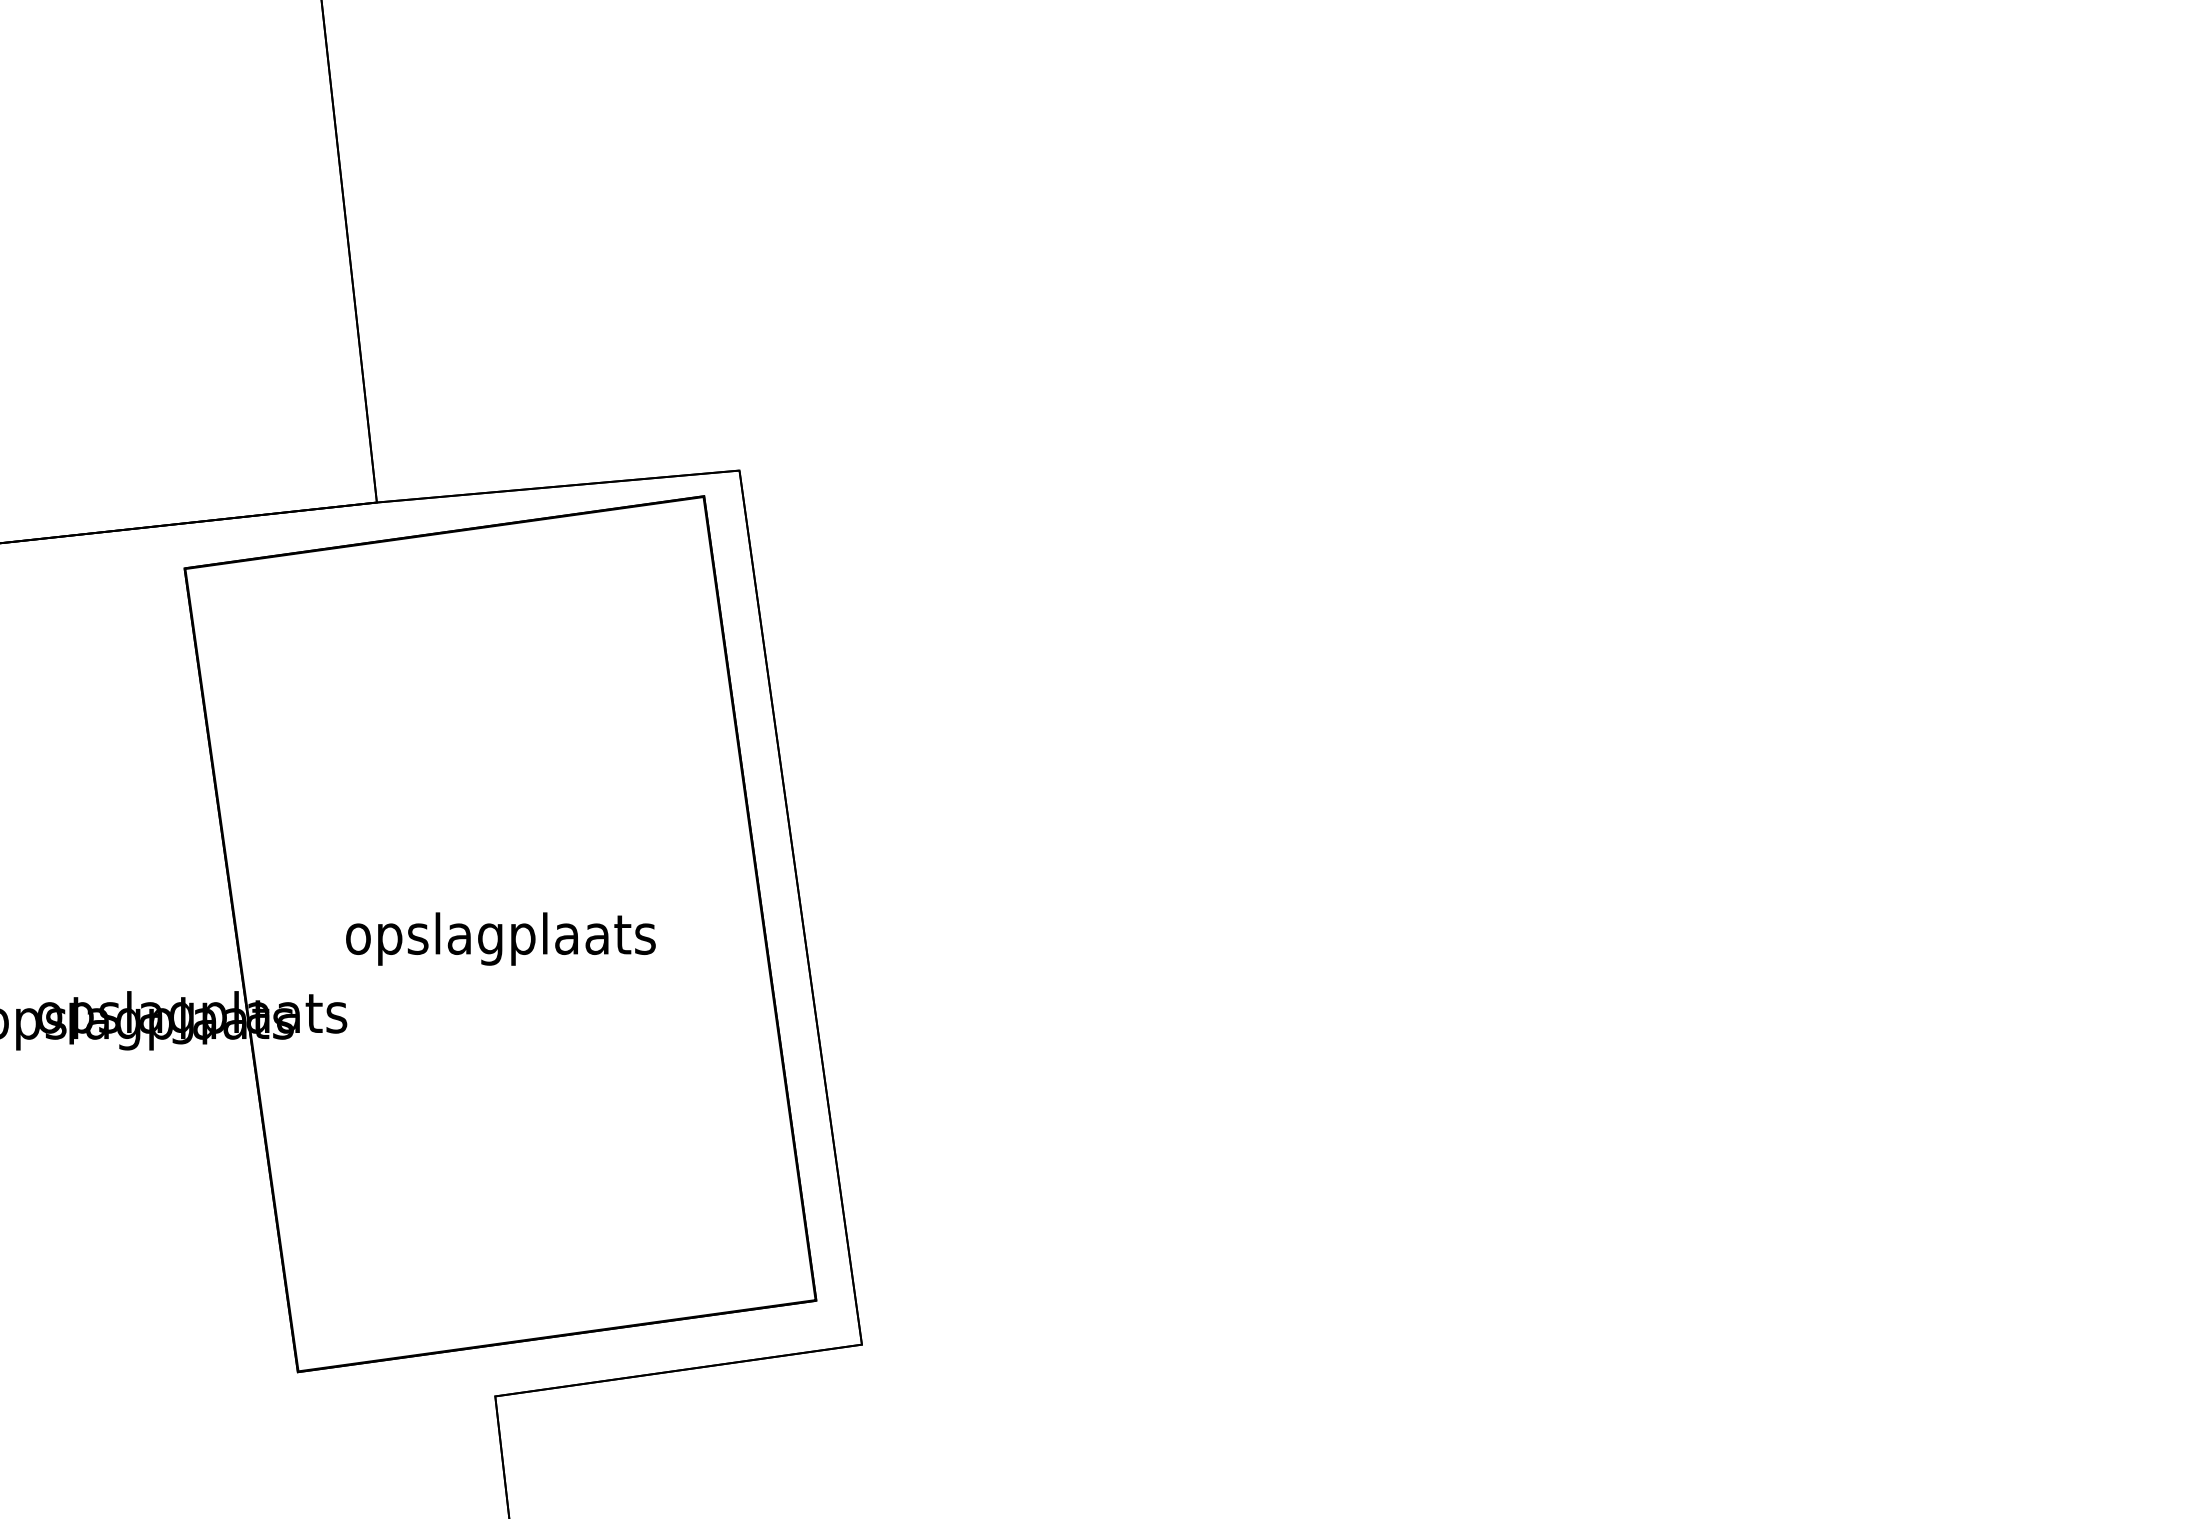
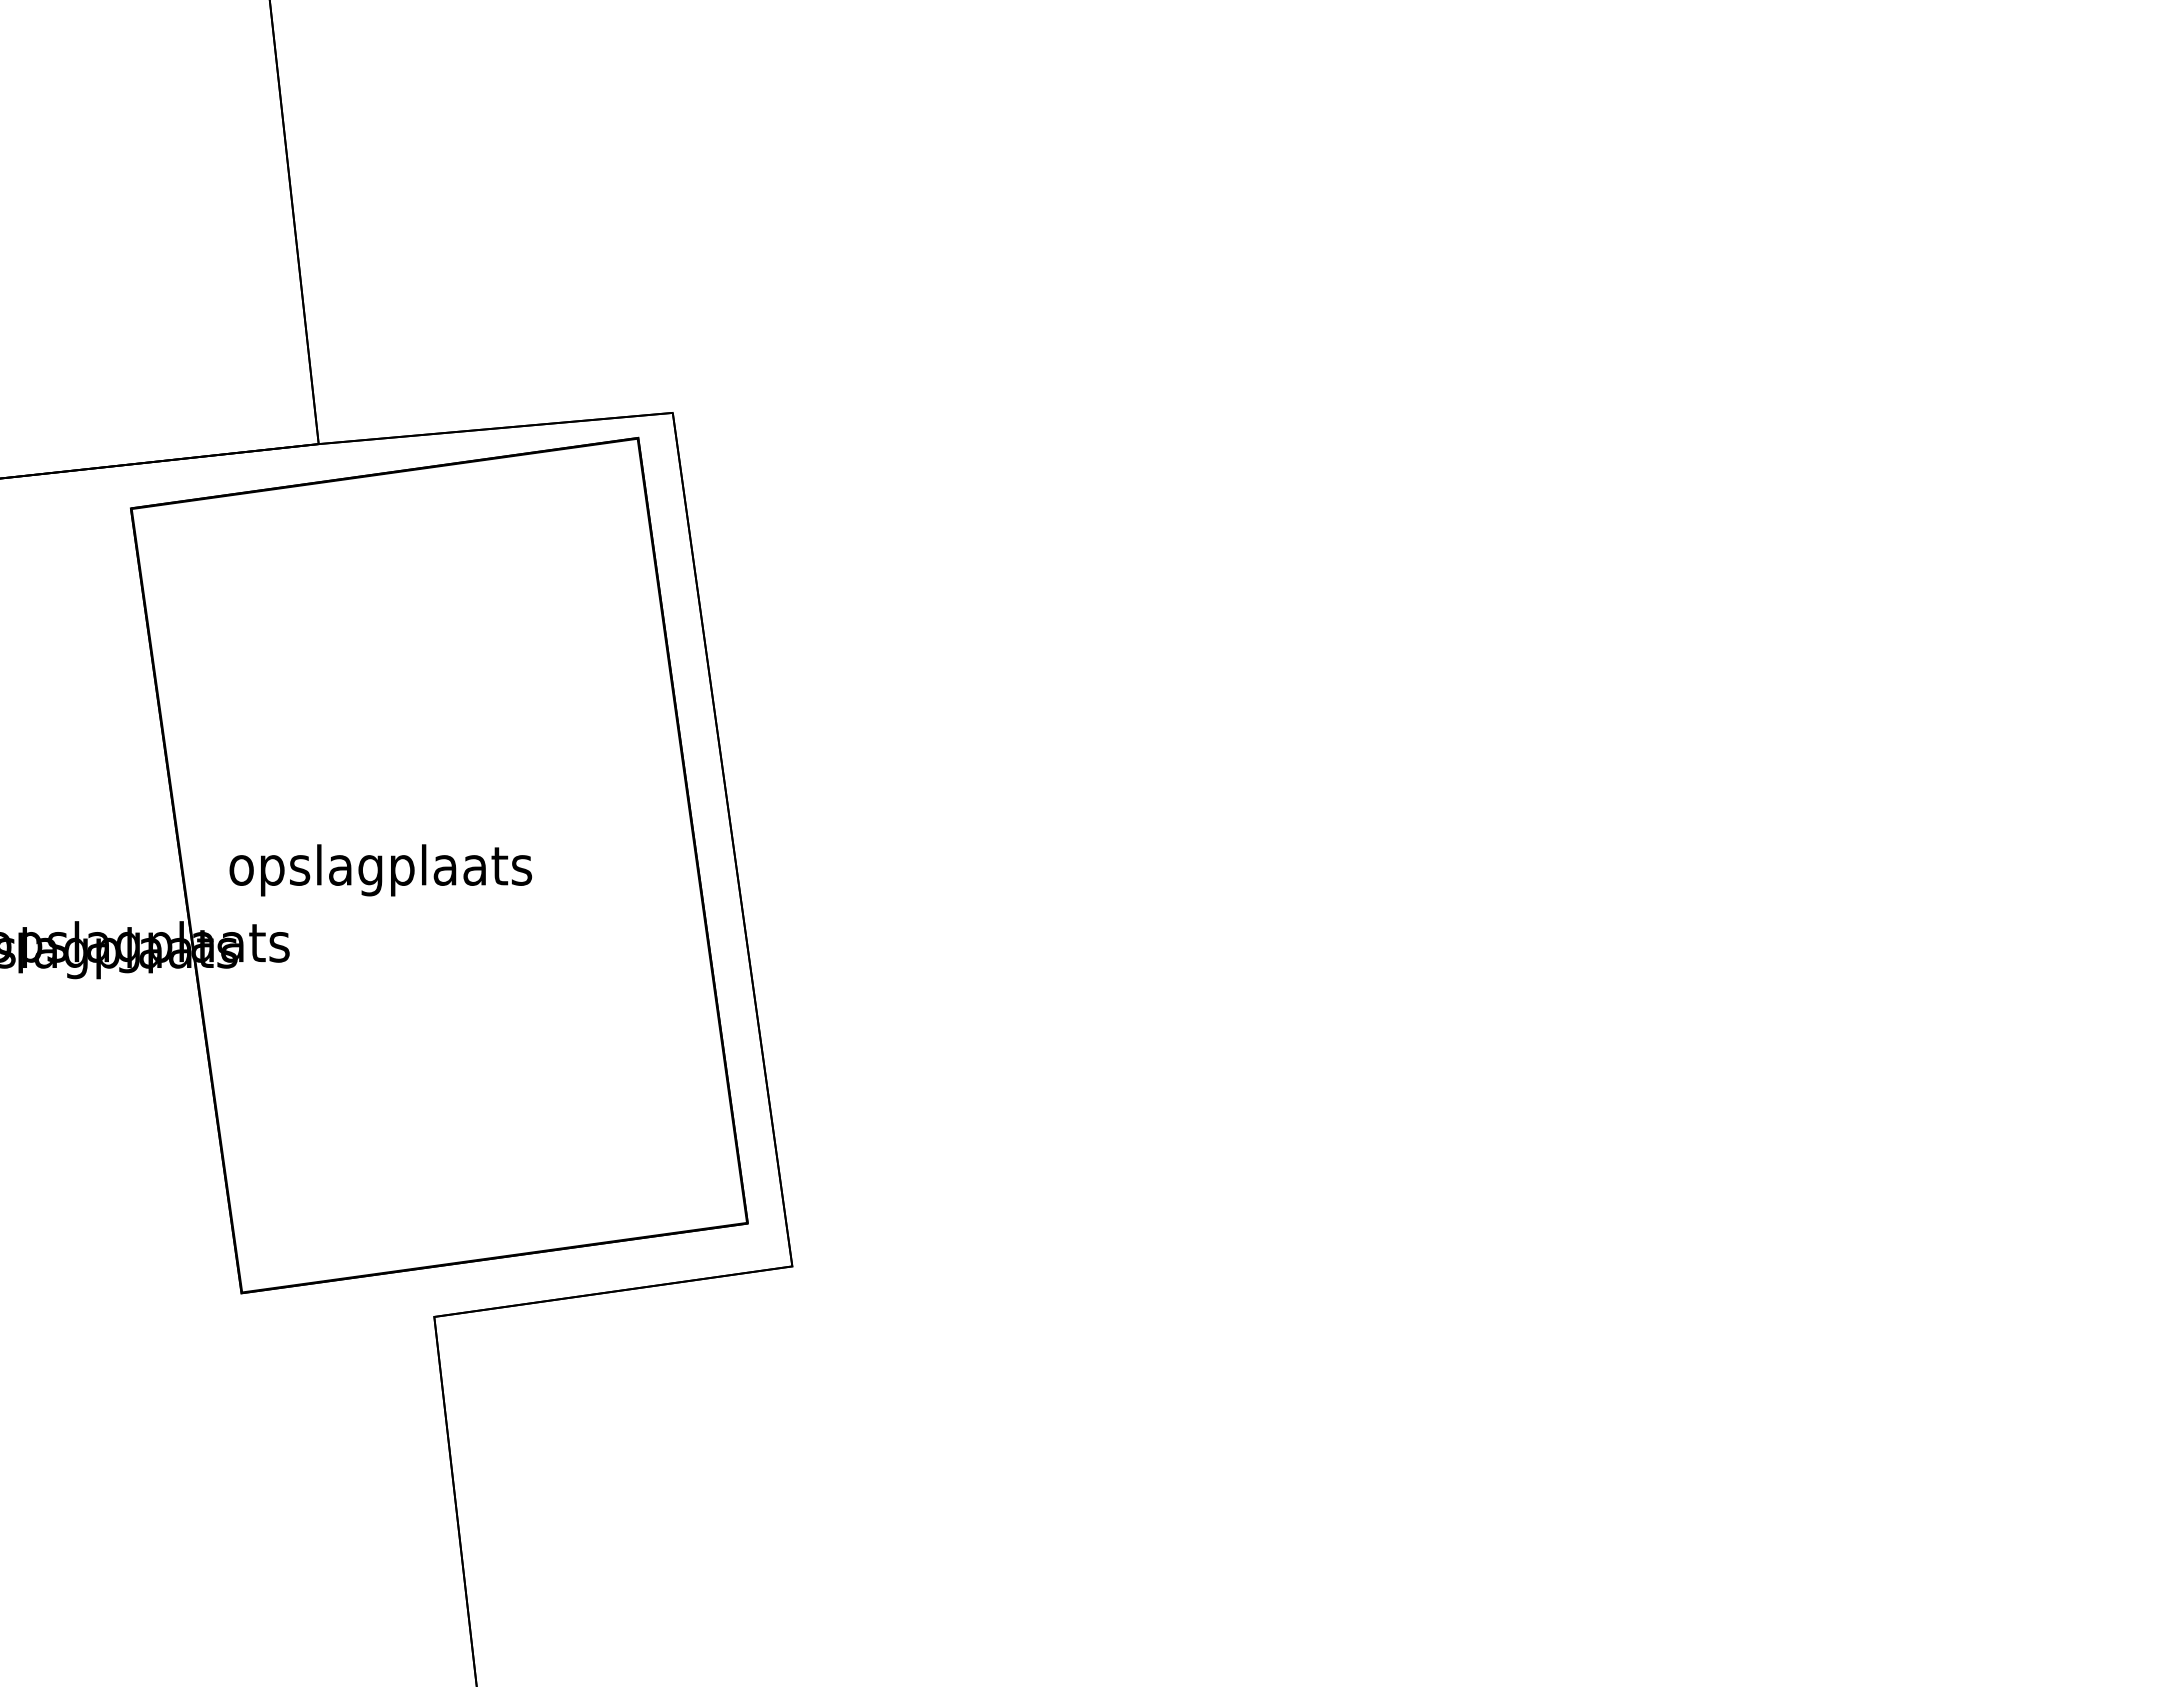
text: (500, 939) -> (380, 870), moved

